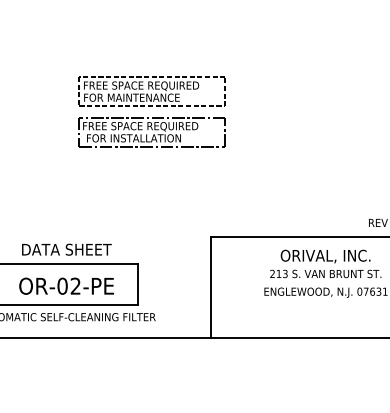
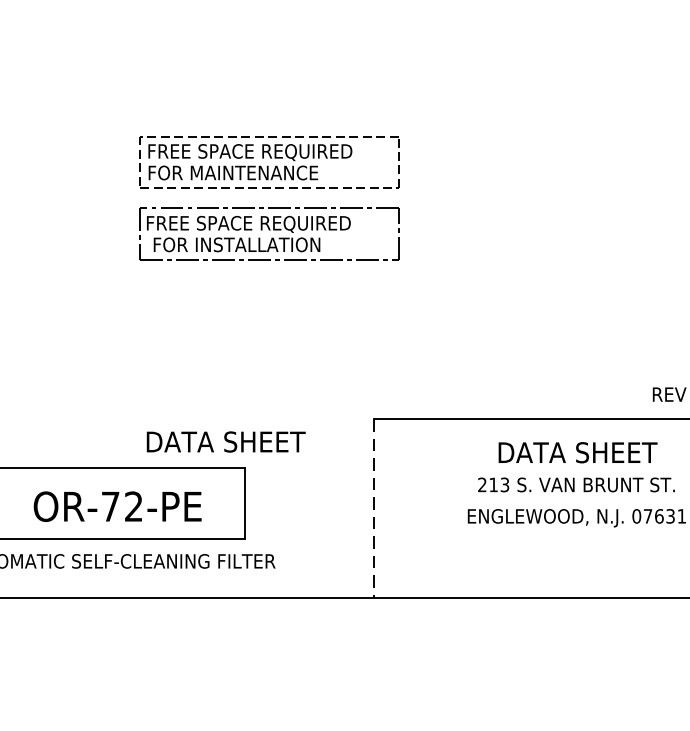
text: (66, 249) -> (225, 441), moved
text: (325, 256) -> (575, 454), ORIVAL, INC. -> DATA SHEET
text: (62, 285) -> (110, 505), OR-02-PE -> OR-72-PE
line: (211, 287) -> (374, 508), solid -> dashed

